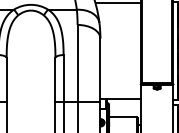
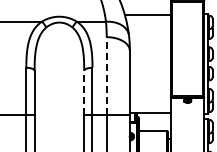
line: (77, 62) -> (106, 75), solid -> dashed
line: (55, 79) -> (84, 92), solid -> dashed

